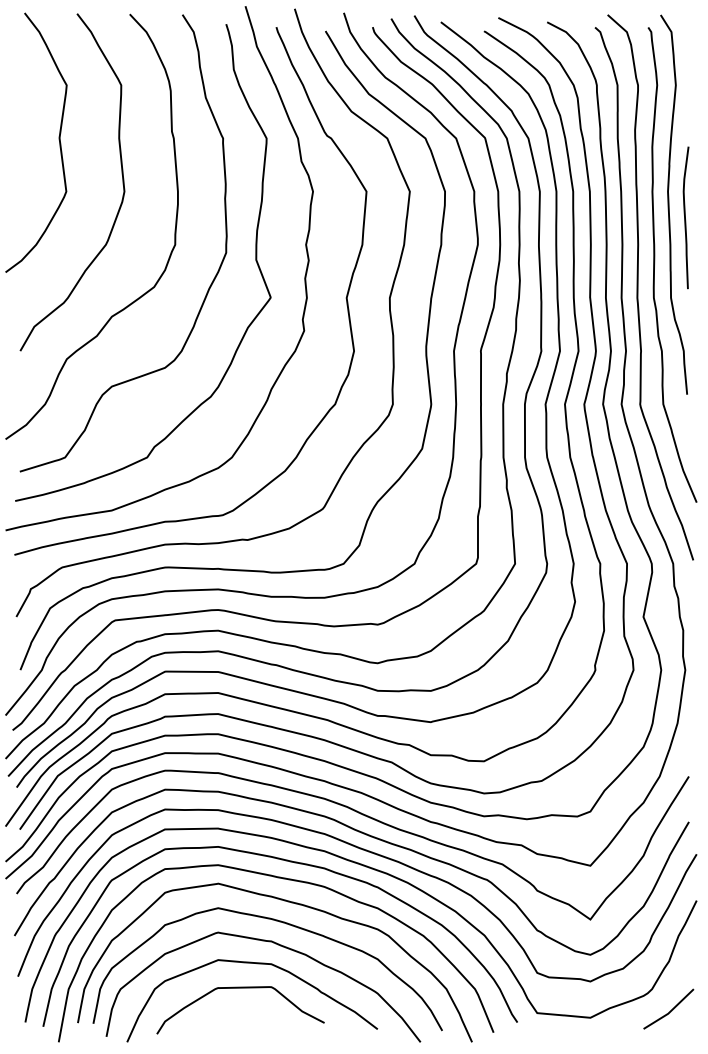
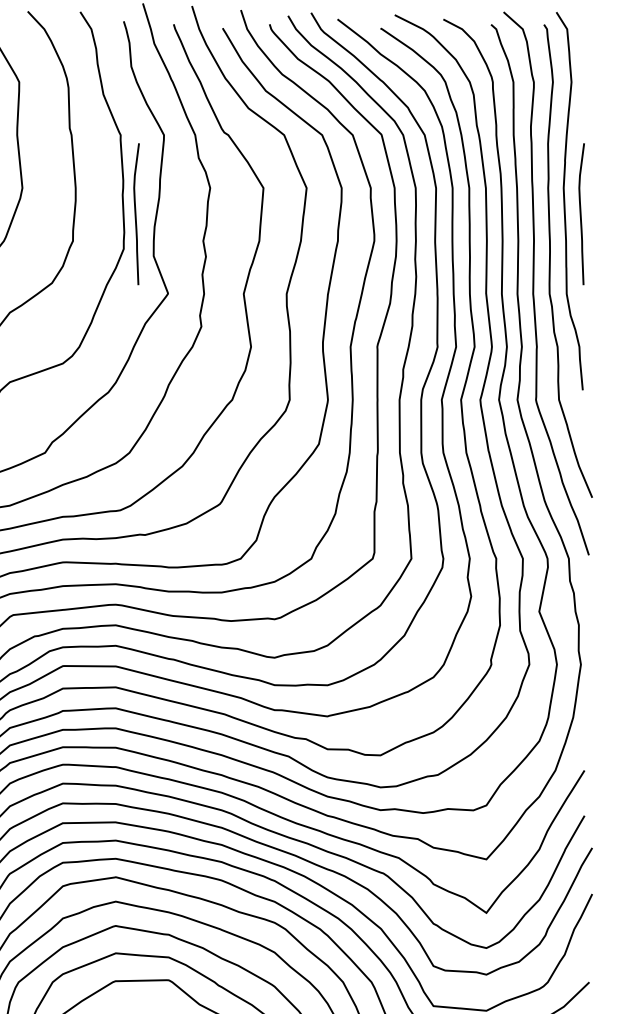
curve: (238, 217) -> (136, 213), added

